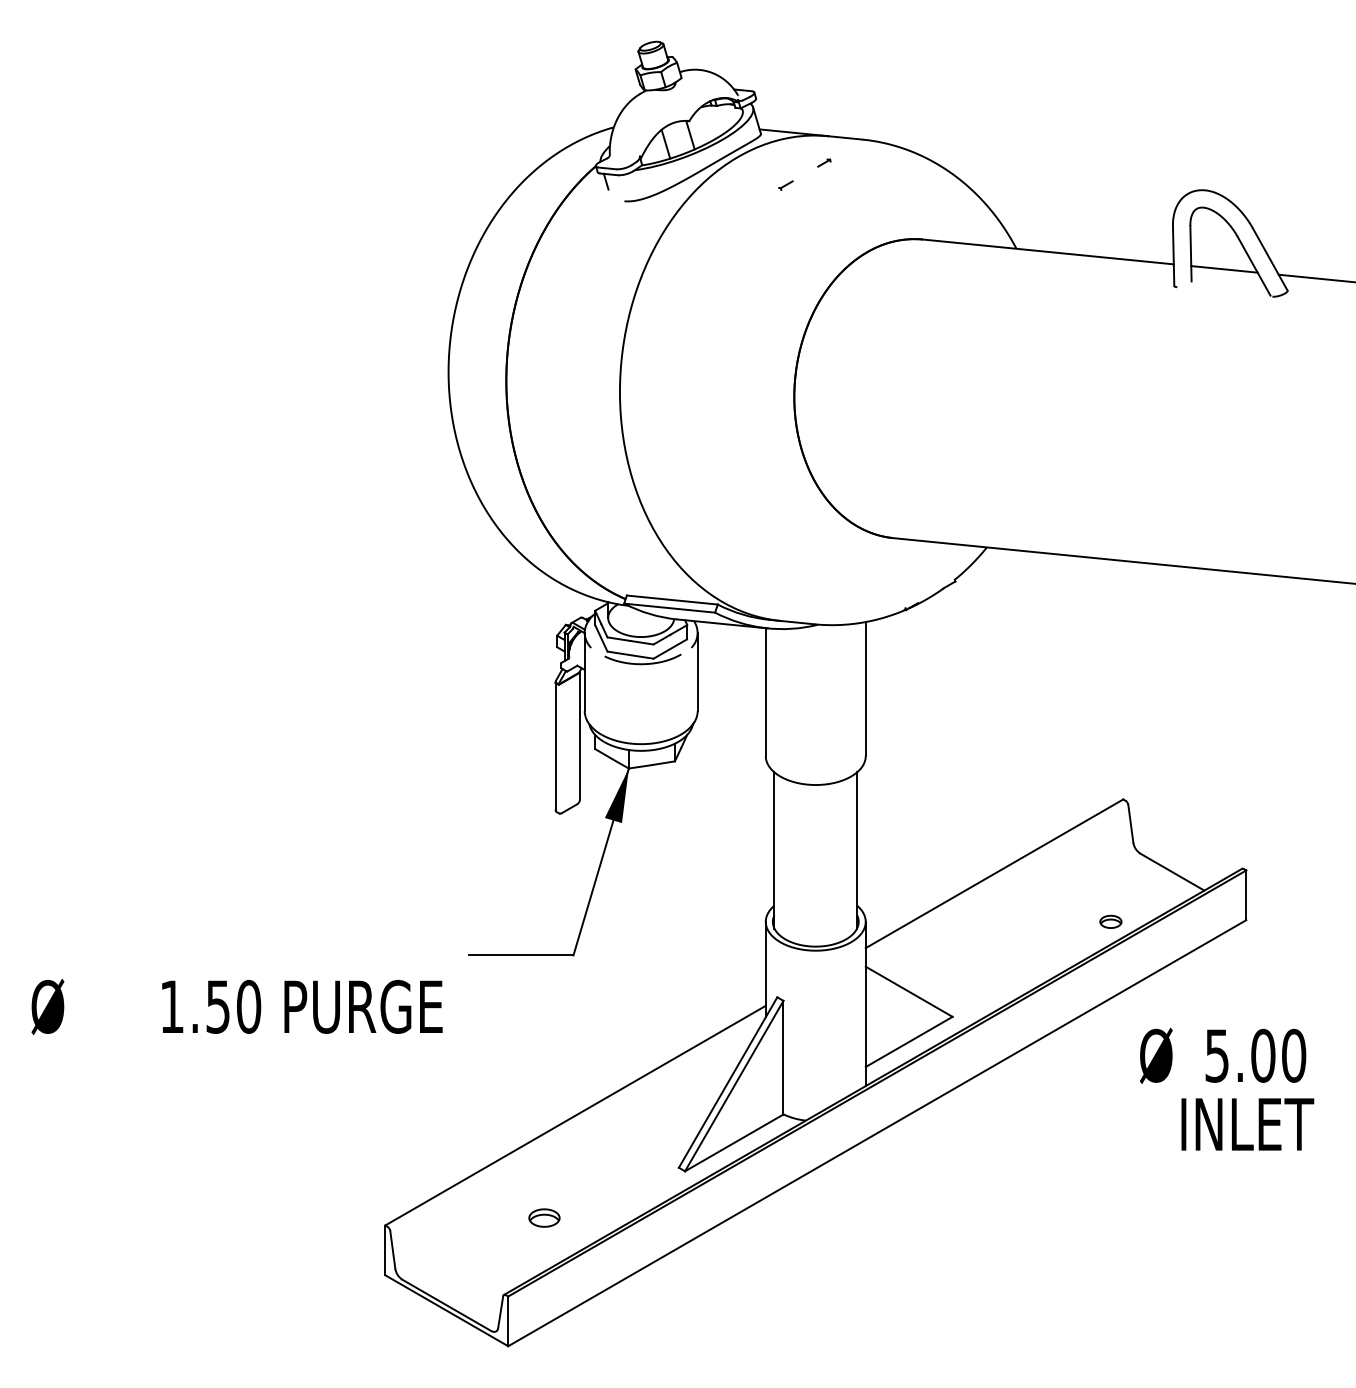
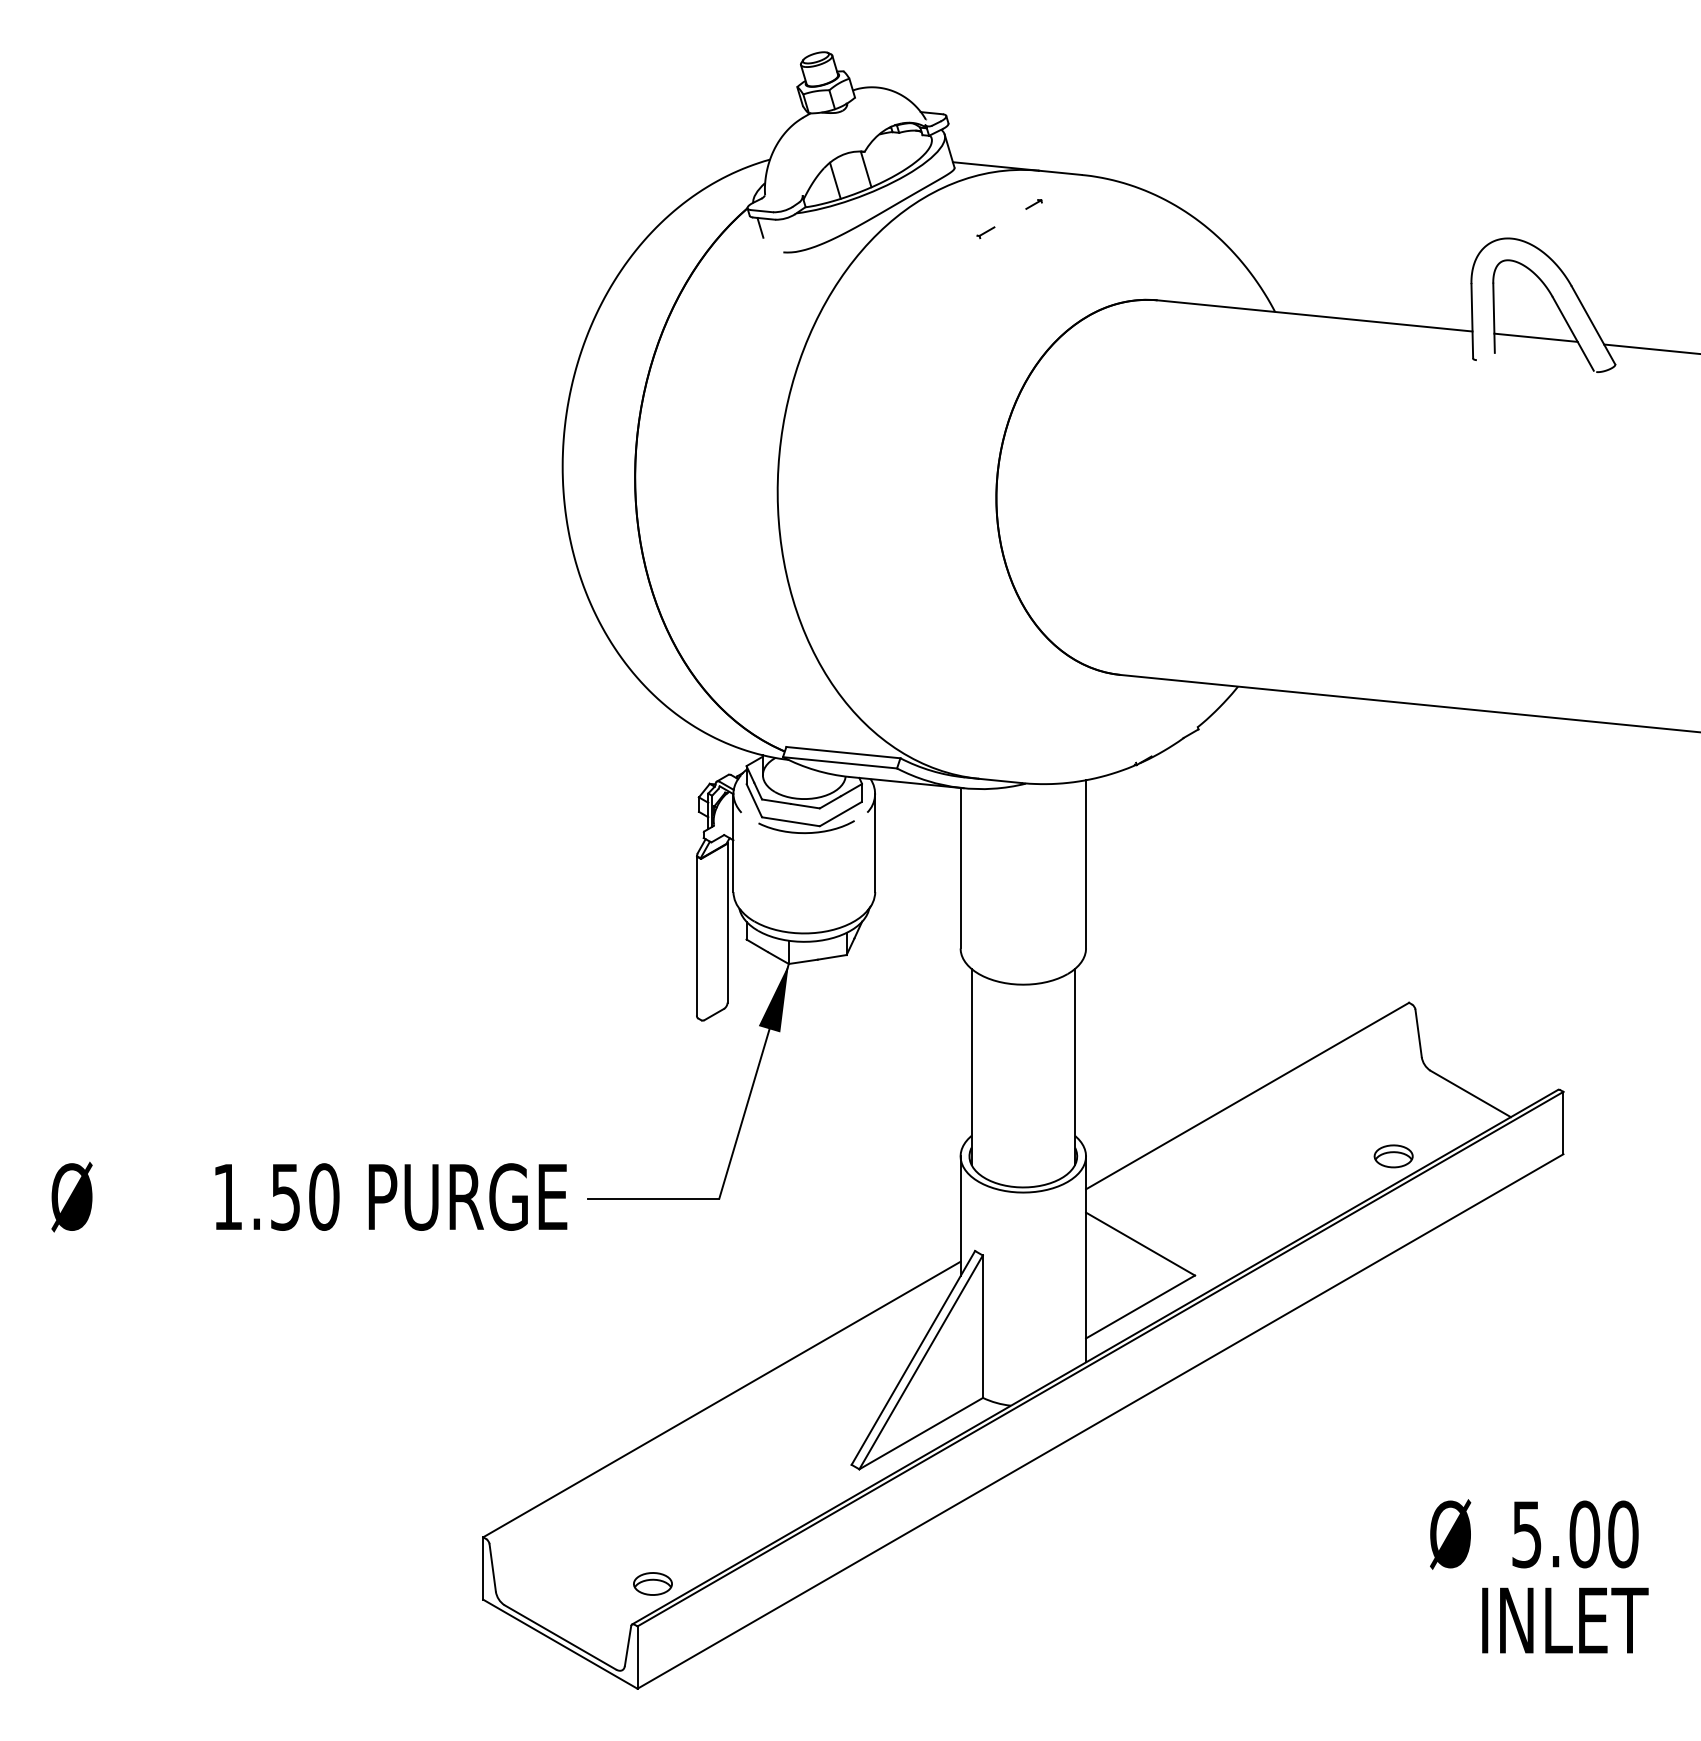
part: (1110, 921) -> (1393, 1156), size x1.43
text: (237, 1006) -> (309, 1196), moved
text: (1227, 1089) -> (1539, 1576), moved
part: (544, 1217) -> (652, 1583), moved

